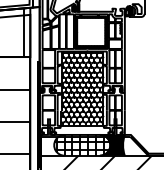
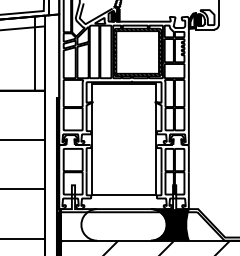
hatch: (82, 88) -> (124, 138), removed
hatch: (81, 144) -> (122, 223), removed

